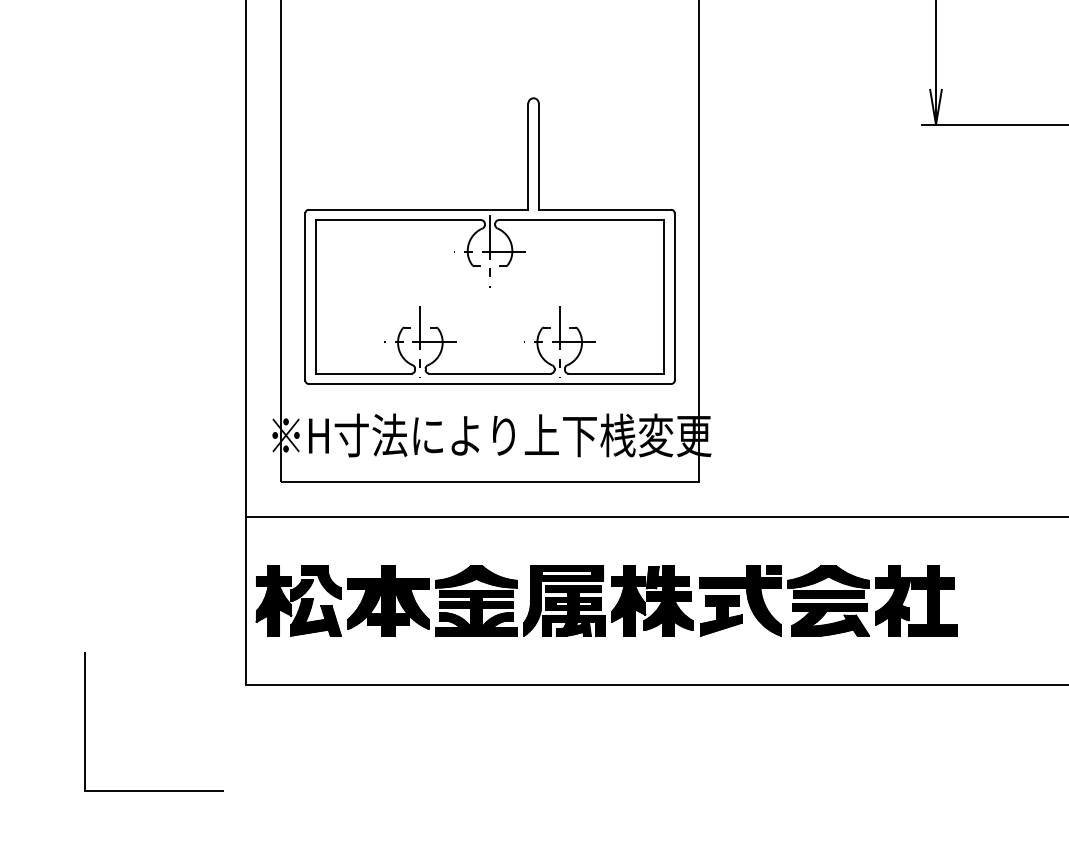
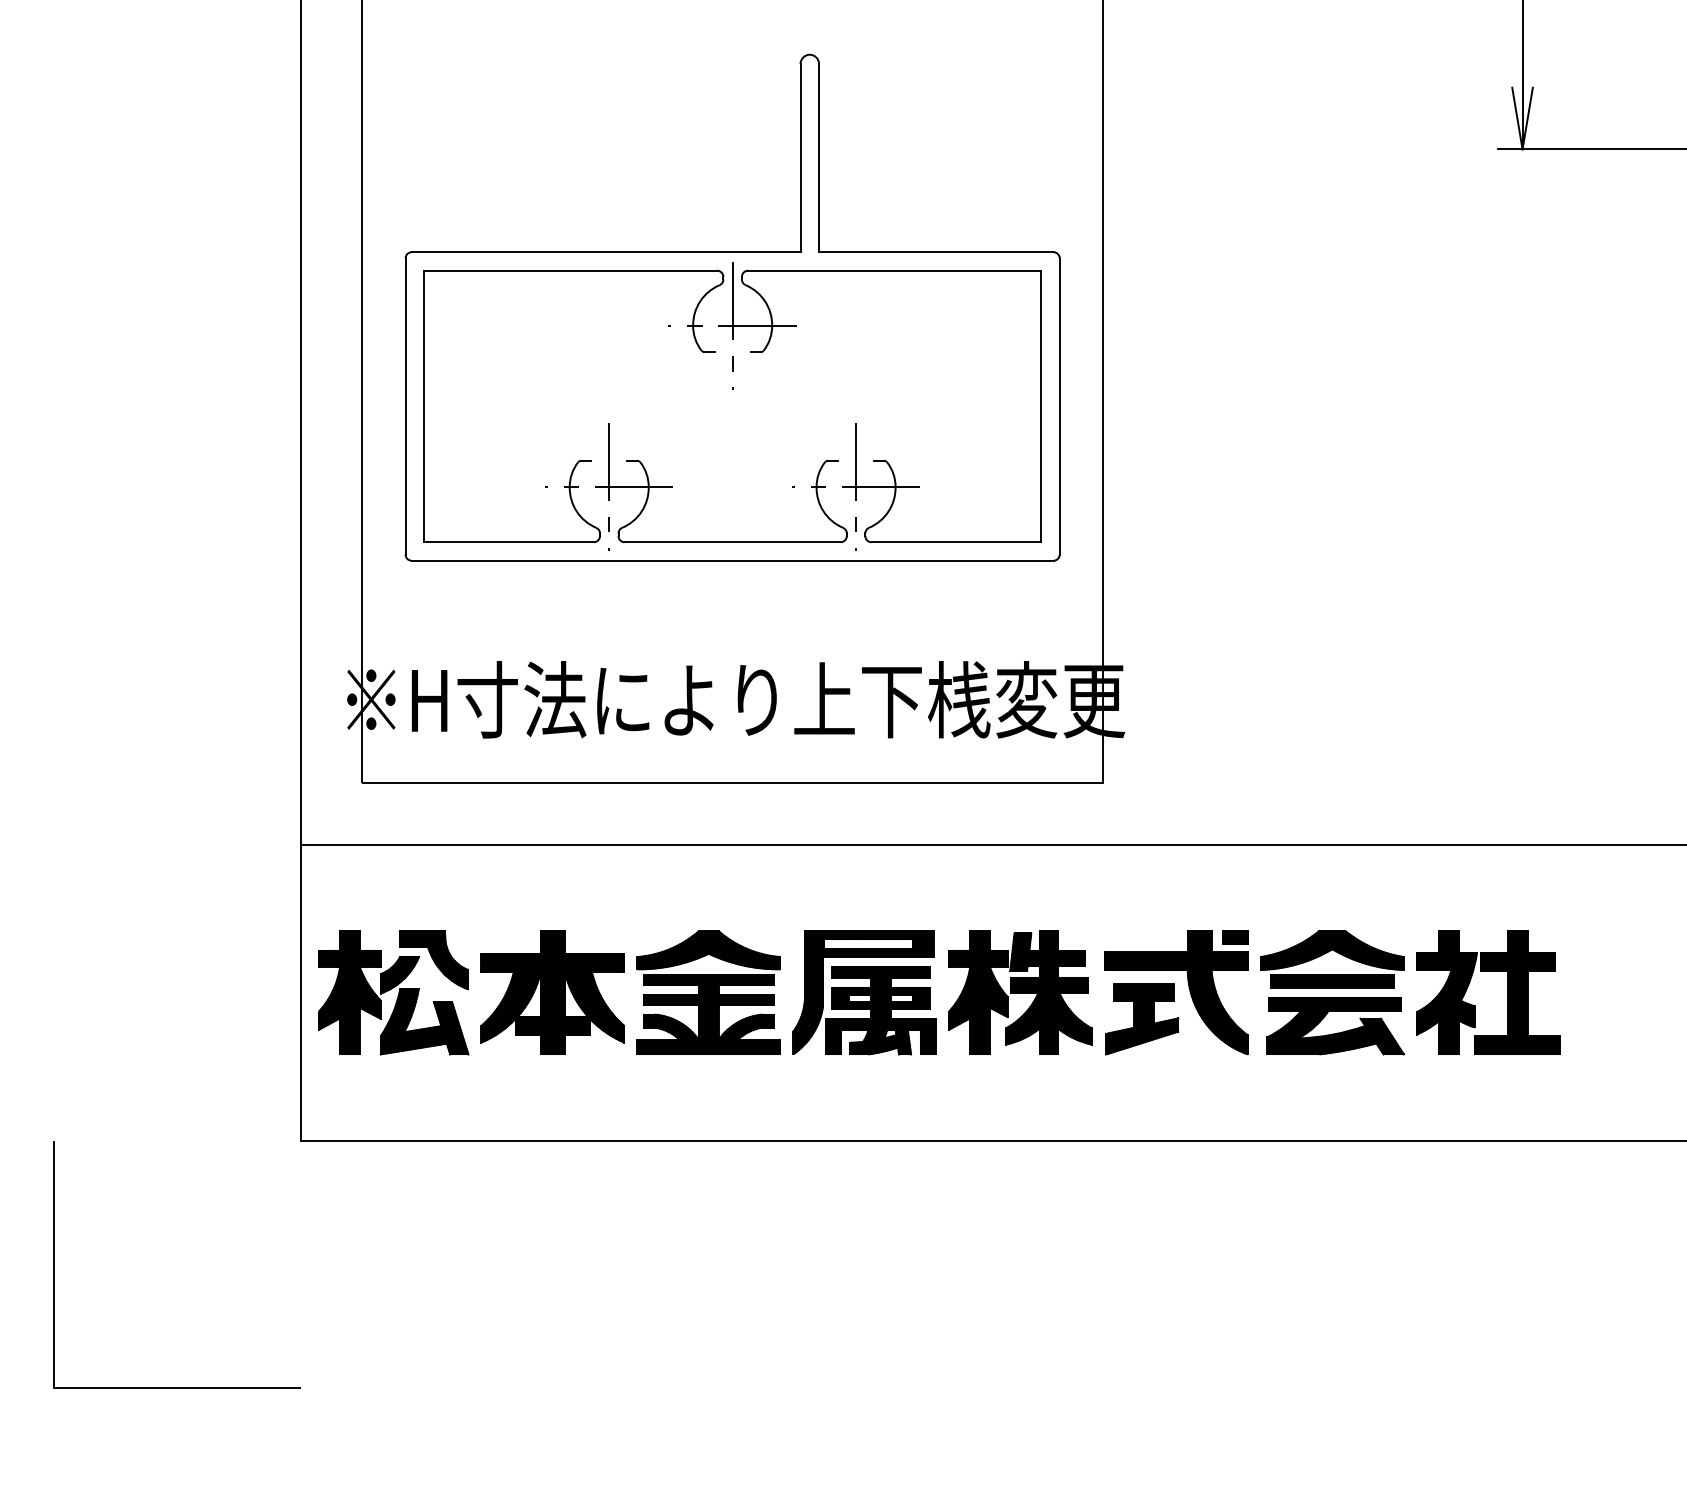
part: (489, 240) -> (731, 306), moved
line: (85, 721) -> (55, 1264), moved

